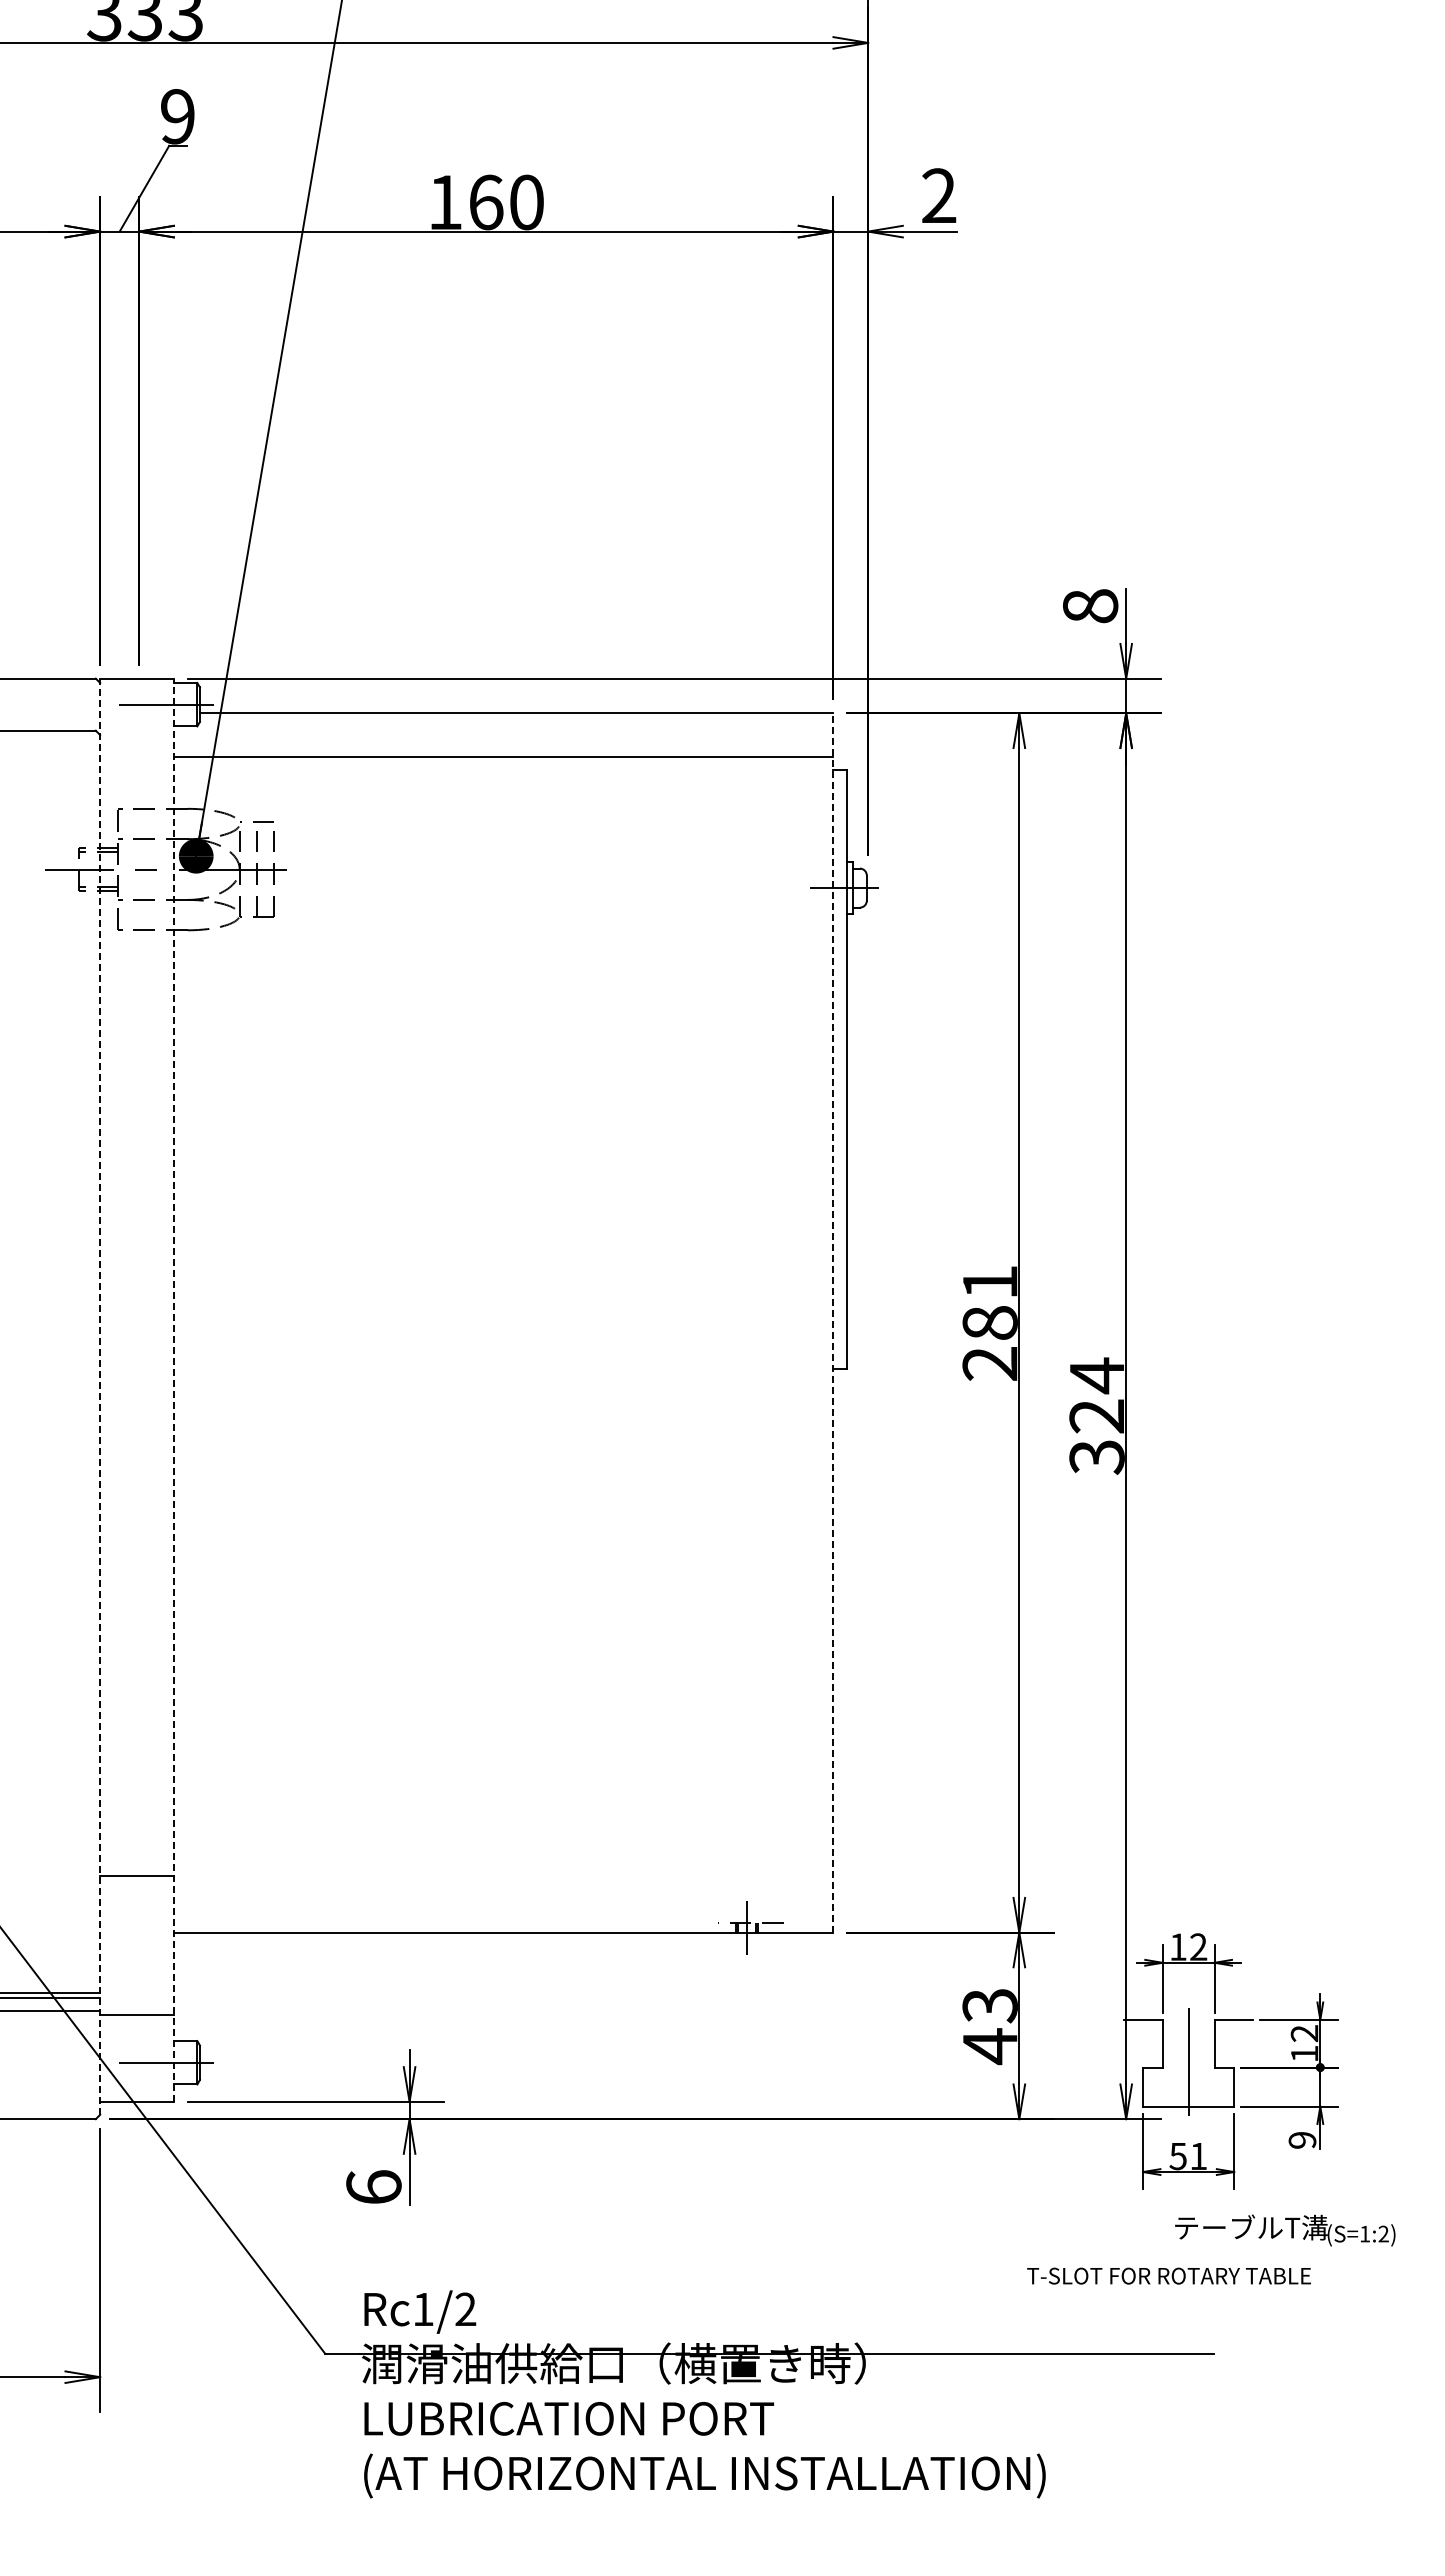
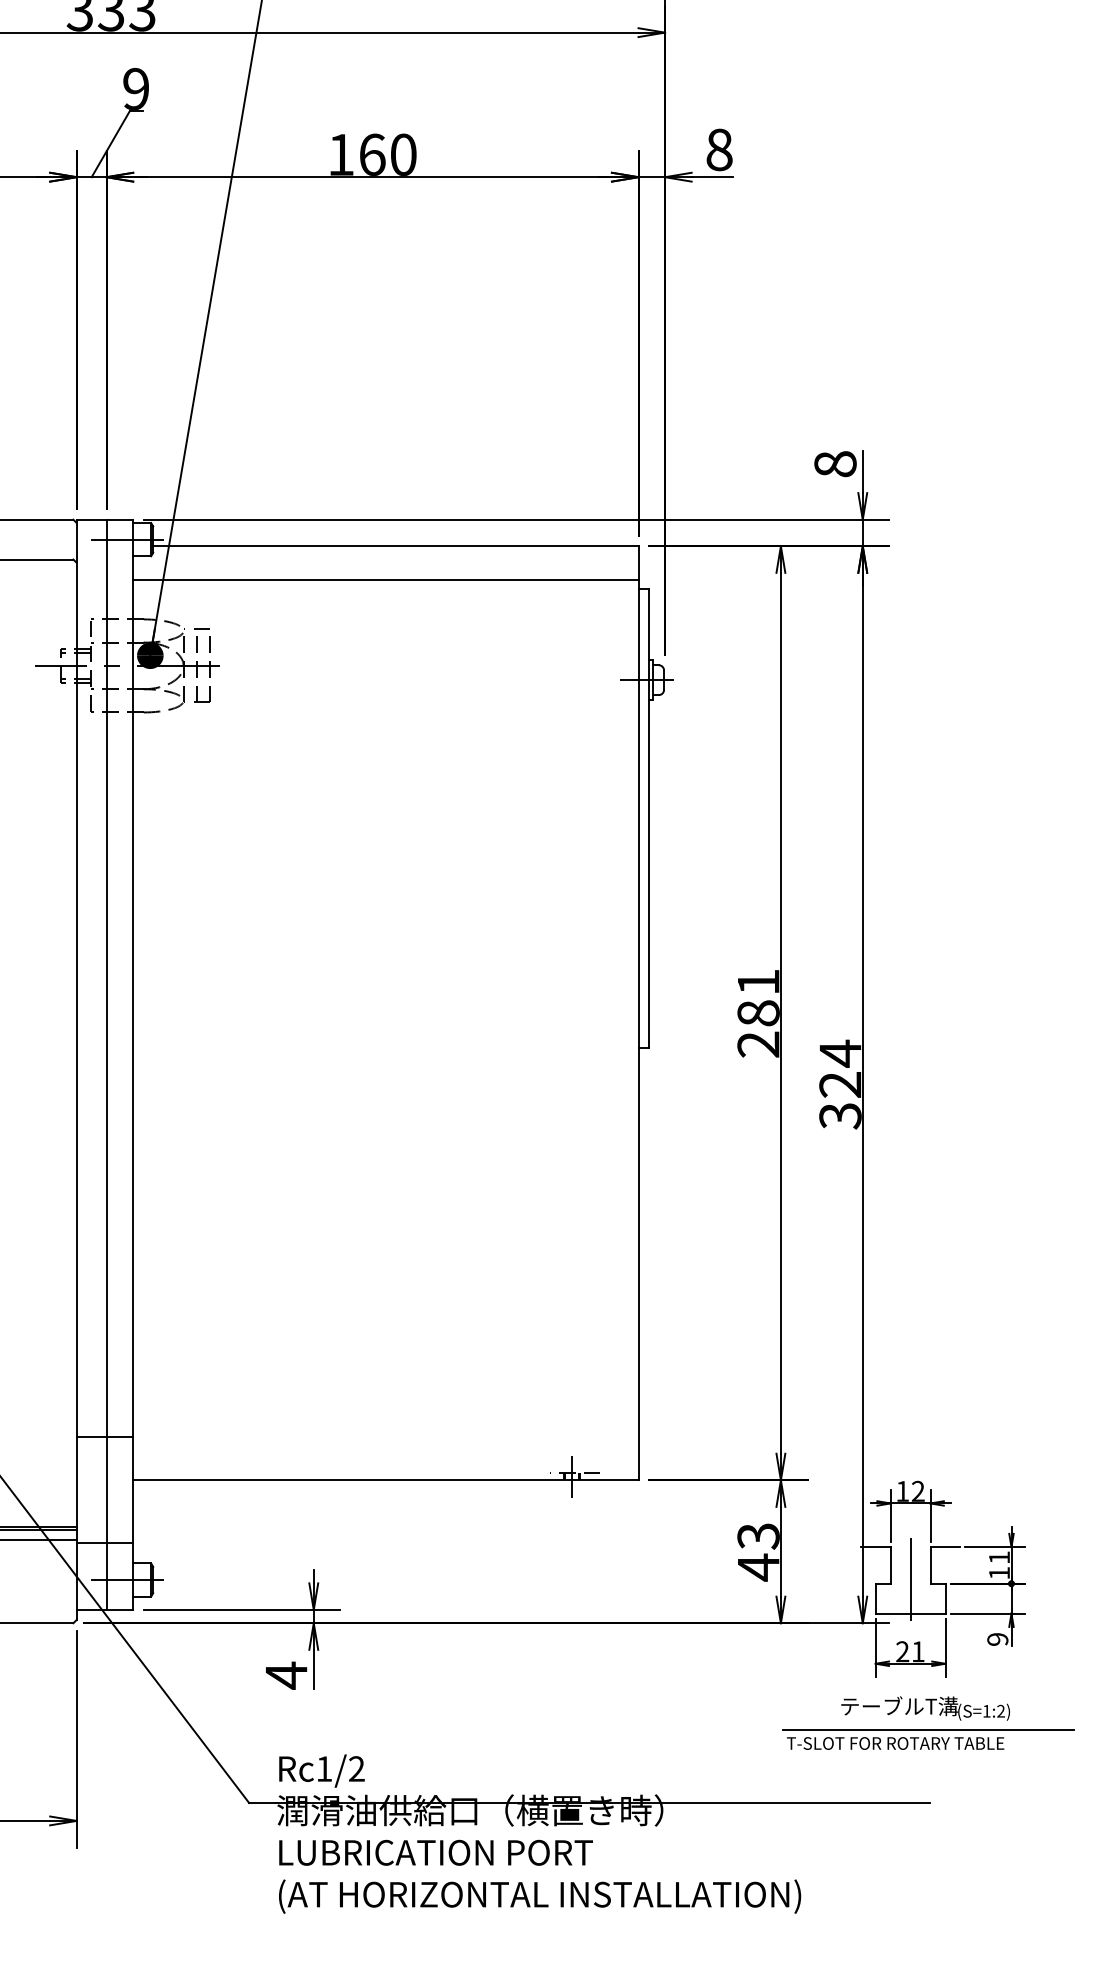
text: (939, 195) -> (719, 149), 2 -> 8
line: (833, 1322) -> (638, 1012), dashed -> solid
line: (139, 1389) -> (106, 1064), added
line: (173, 1390) -> (132, 1065), dashed -> solid
line: (100, 1396) -> (76, 1069), dashed -> solid
text: (1304, 2033) -> (999, 1557), 12 -> 11
text: (1177, 2156) -> (902, 1651), 51 -> 21
text: (373, 2187) -> (286, 1675), 6 -> 4
text: (1285, 2230) -> (925, 1708), moved
line: (1211, 2258) -> (928, 1730), added

